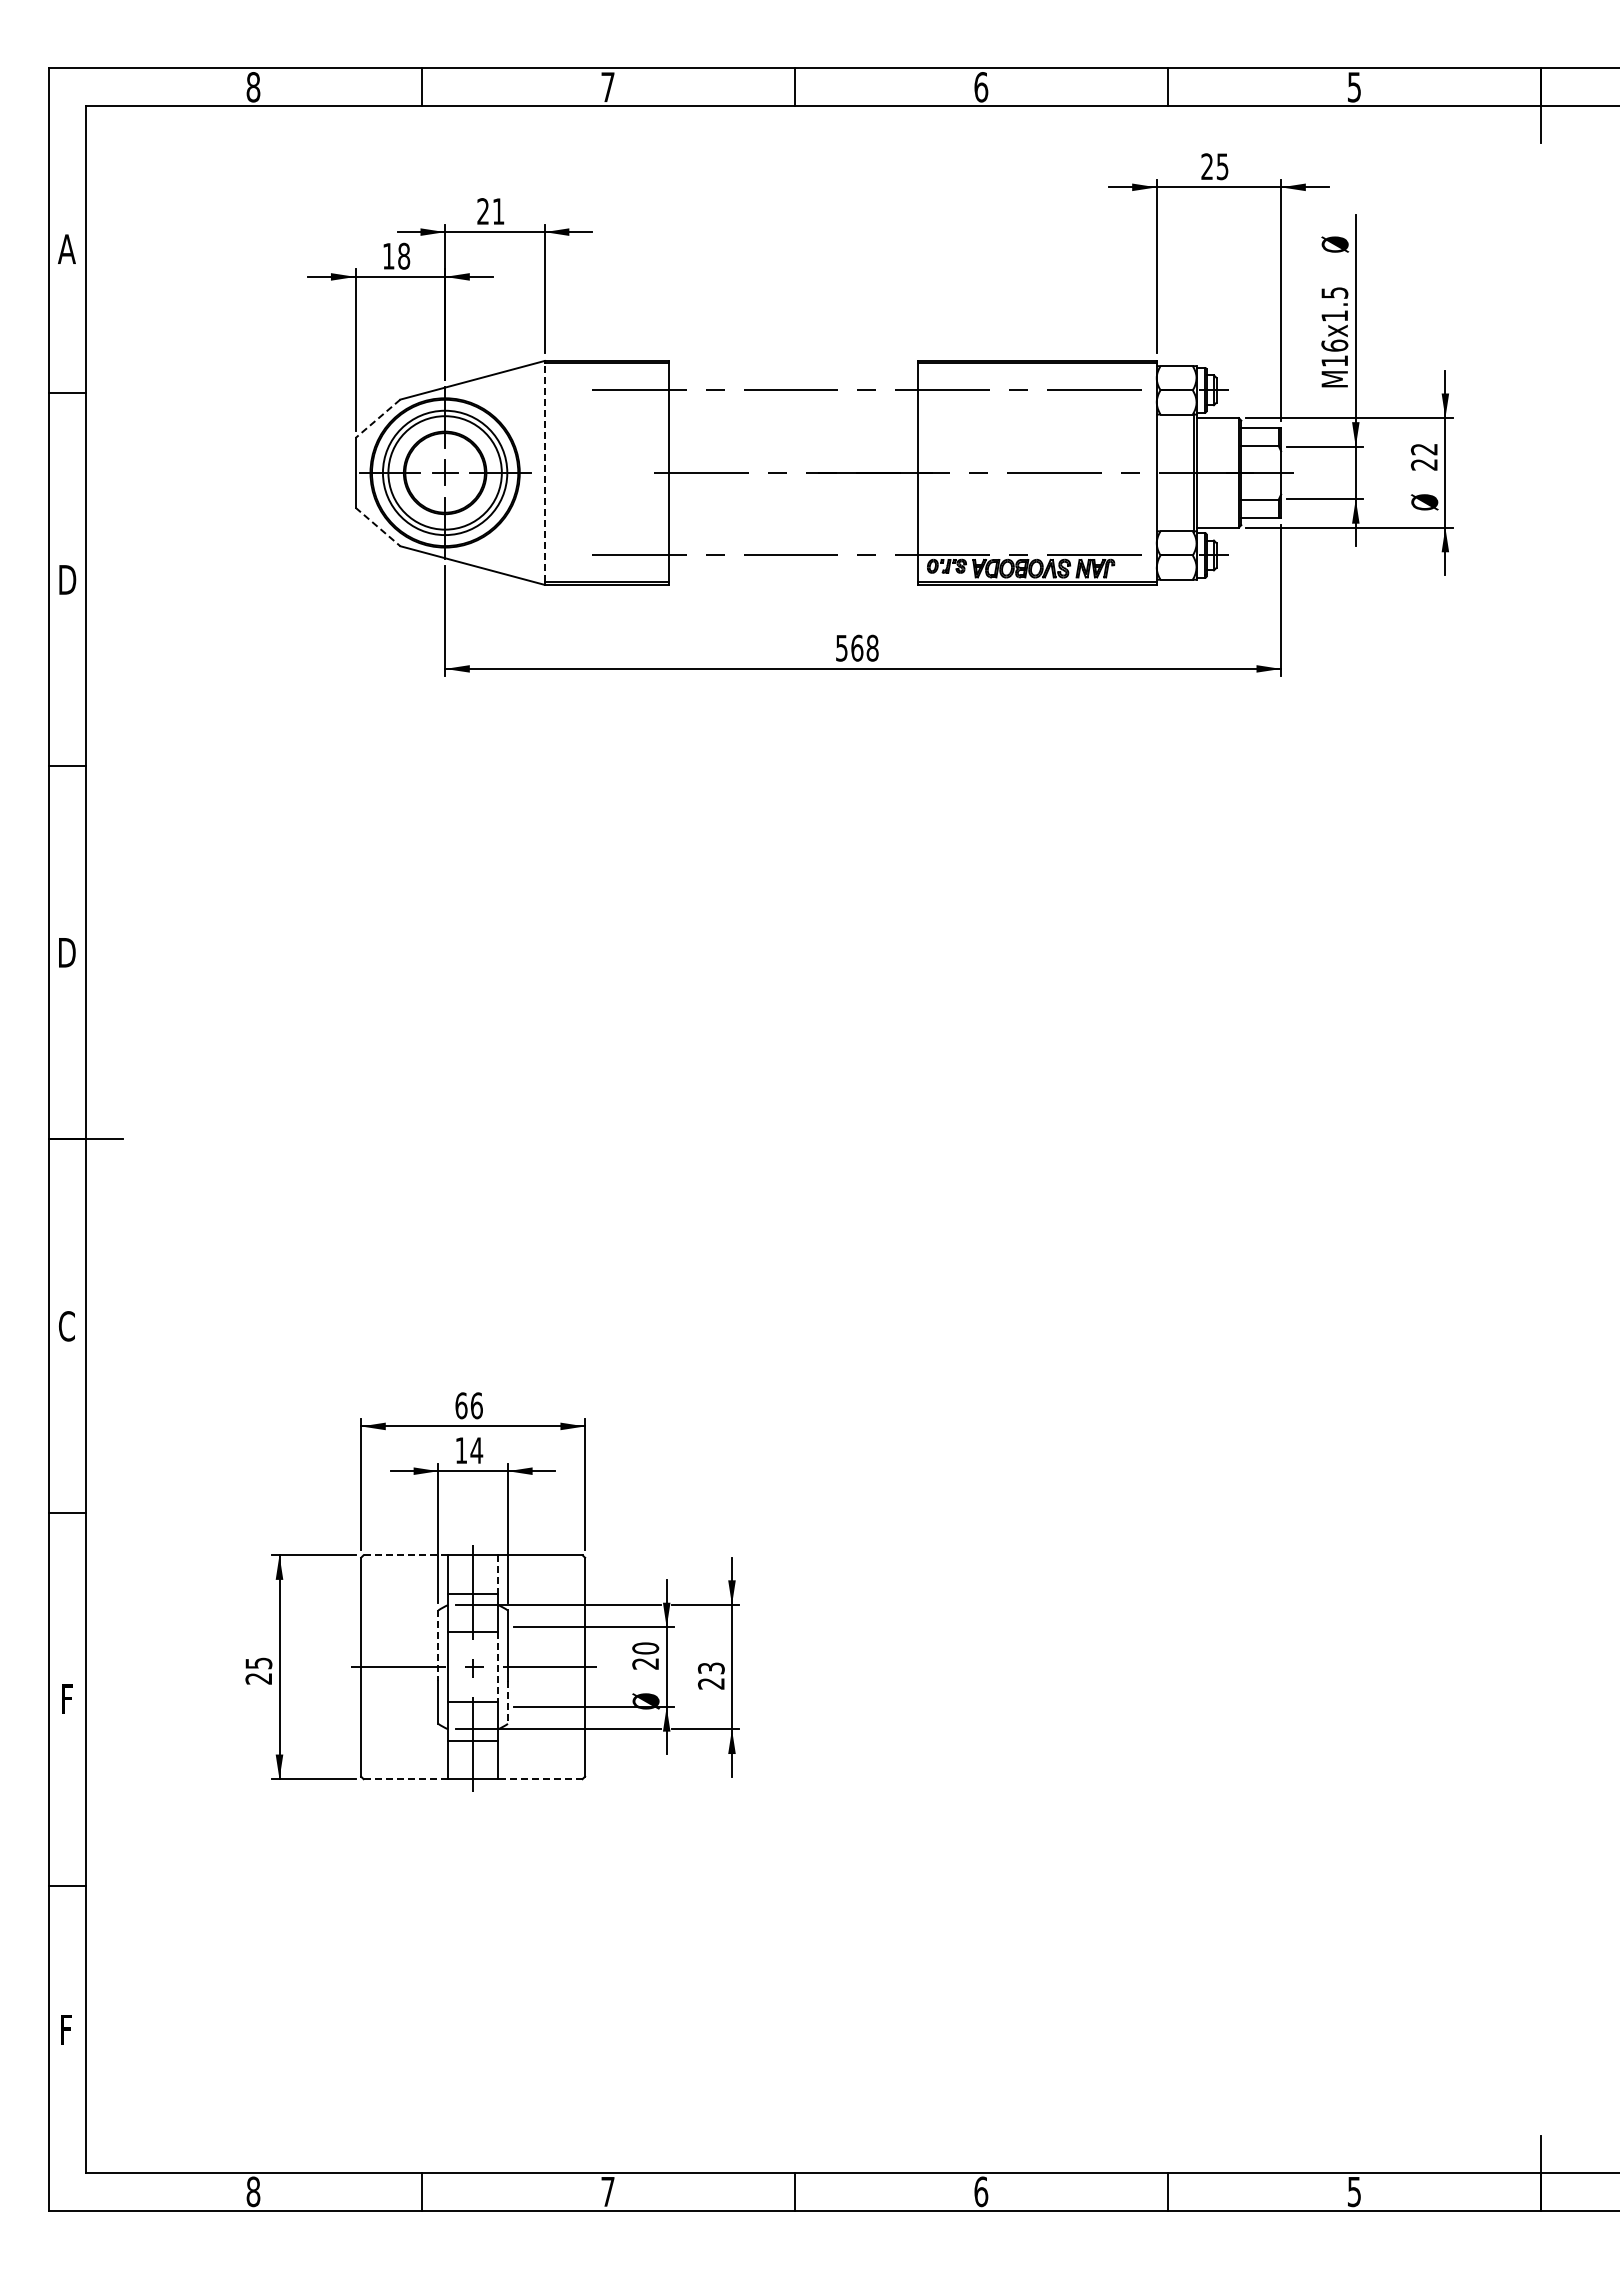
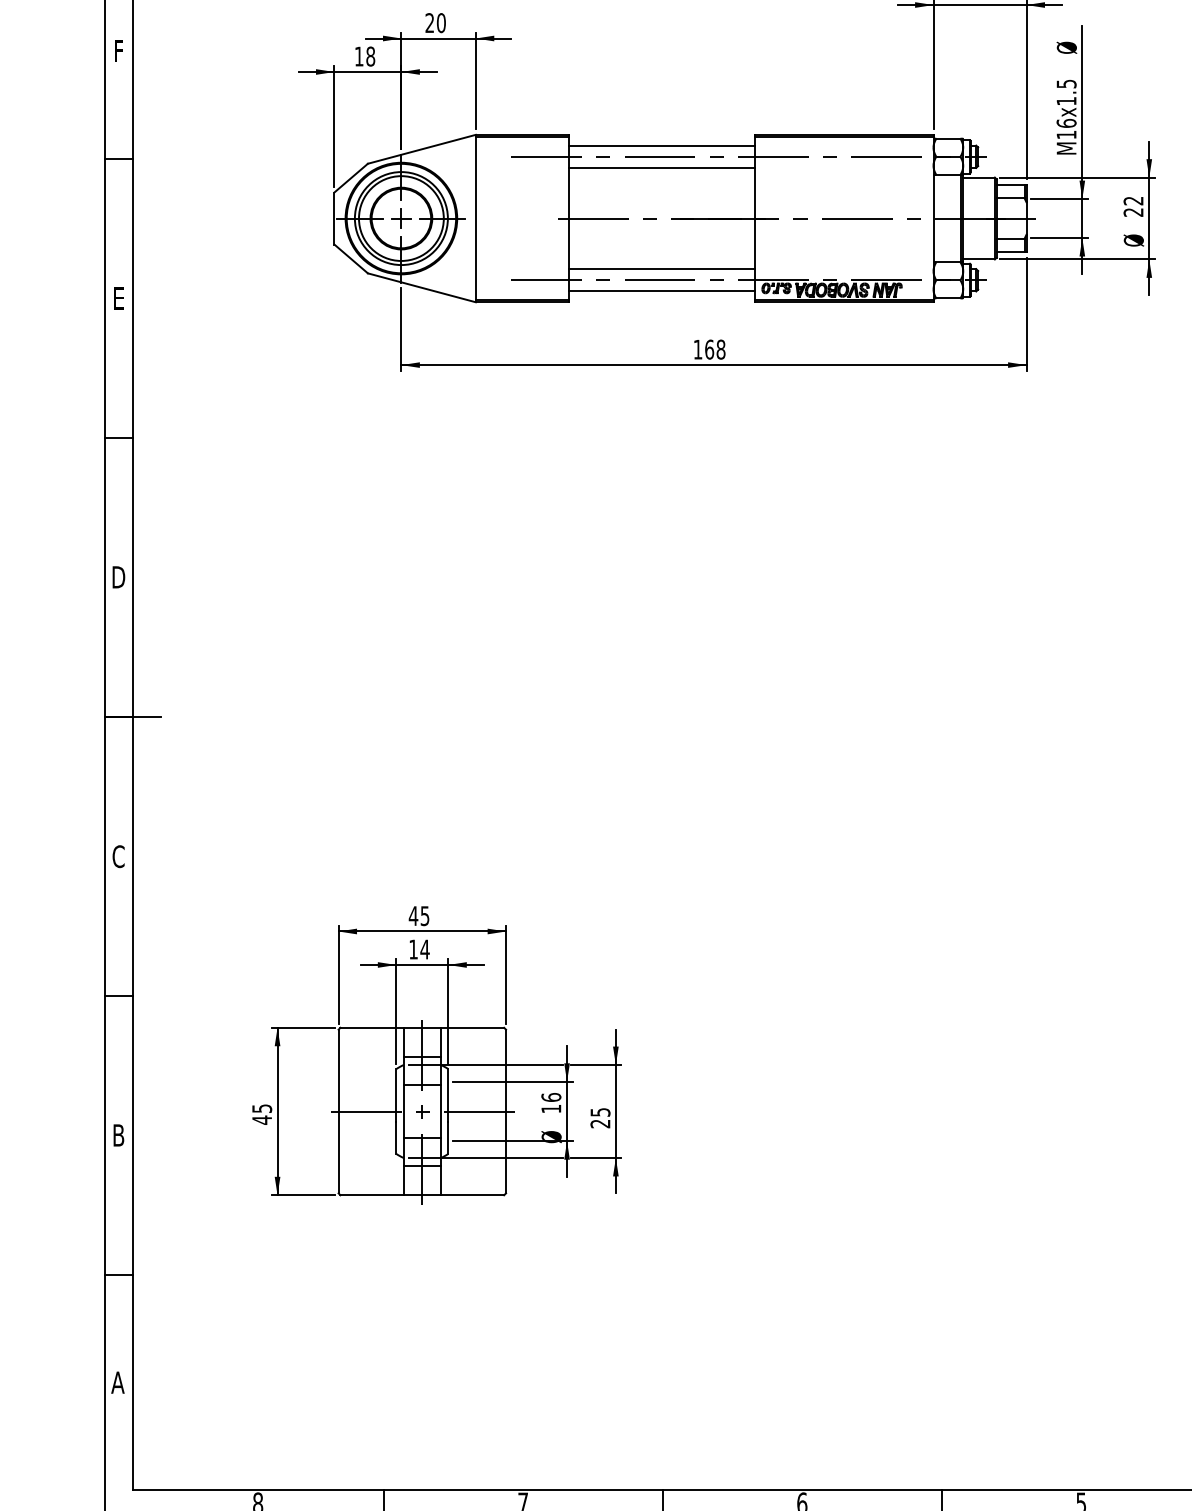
text: (498, 211) -> (441, 23), 21 -> 20
text: (66, 248) -> (118, 50), A -> F
line: (793, 375) -> (661, 145), added
line: (793, 405) -> (661, 168), added
line: (377, 418) -> (350, 177), dashed -> solid
line: (544, 472) -> (475, 218), dashed -> solid
line: (377, 526) -> (350, 258), dashed -> solid
line: (793, 540) -> (661, 269), added
line: (793, 570) -> (661, 291), added
text: (67, 579) -> (119, 298), D -> E
text: (841, 648) -> (697, 349), 568 -> 168
text: (468, 1405) -> (418, 915), 66 -> 45
line: (405, 1555) -> (371, 1028), dashed -> solid
line: (497, 1575) -> (440, 1042), dashed -> solid
line: (438, 1646) -> (396, 1096), dashed -> solid
text: (645, 1655) -> (551, 1102), 20 -> 16
line: (497, 1667) -> (440, 1111), dashed -> solid
text: (710, 1667) -> (599, 1111), 23 -> 25
text: (258, 1678) -> (261, 1119), 25 -> 45
text: (67, 1698) -> (119, 1134), F -> B
line: (507, 1703) -> (448, 1138), dashed -> solid
line: (405, 1779) -> (371, 1195), dashed -> solid
line: (539, 1779) -> (471, 1195), dashed -> solid
text: (65, 2029) -> (117, 1382), F -> A

